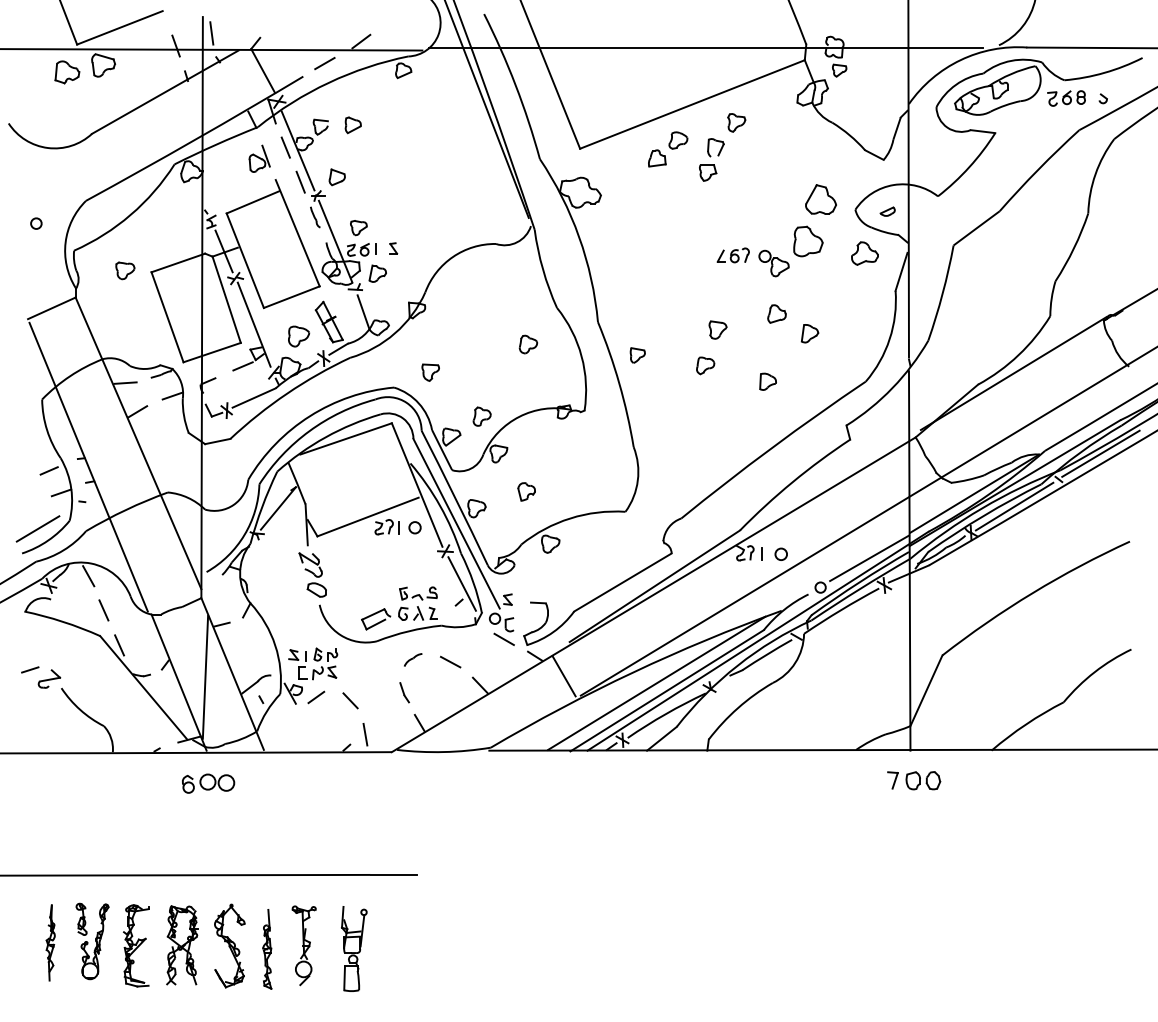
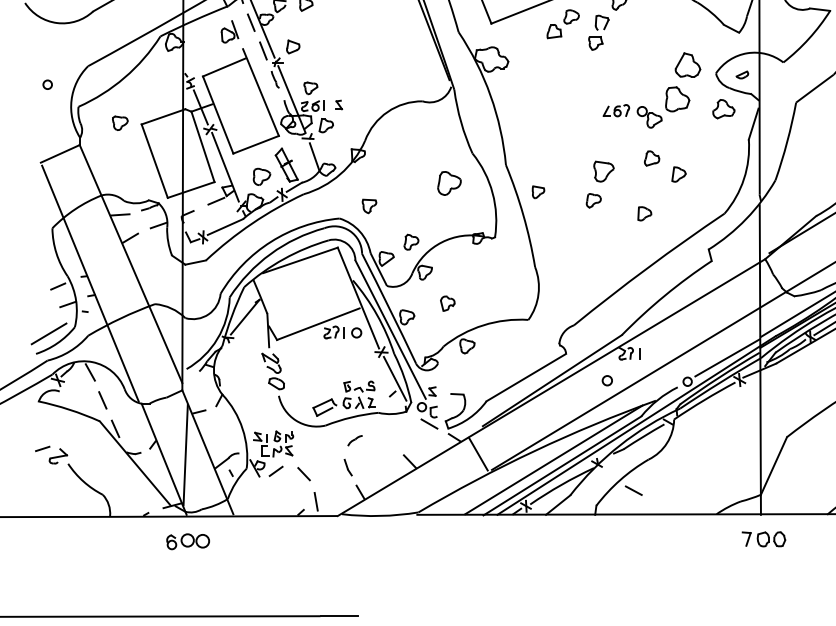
part: (717, 329) -> (603, 171), size x1.4
part: (527, 344) -> (448, 183), size x1.6
circle: (780, 553) -> (606, 380), moved
line: (450, 661) -> (633, 490), moved

